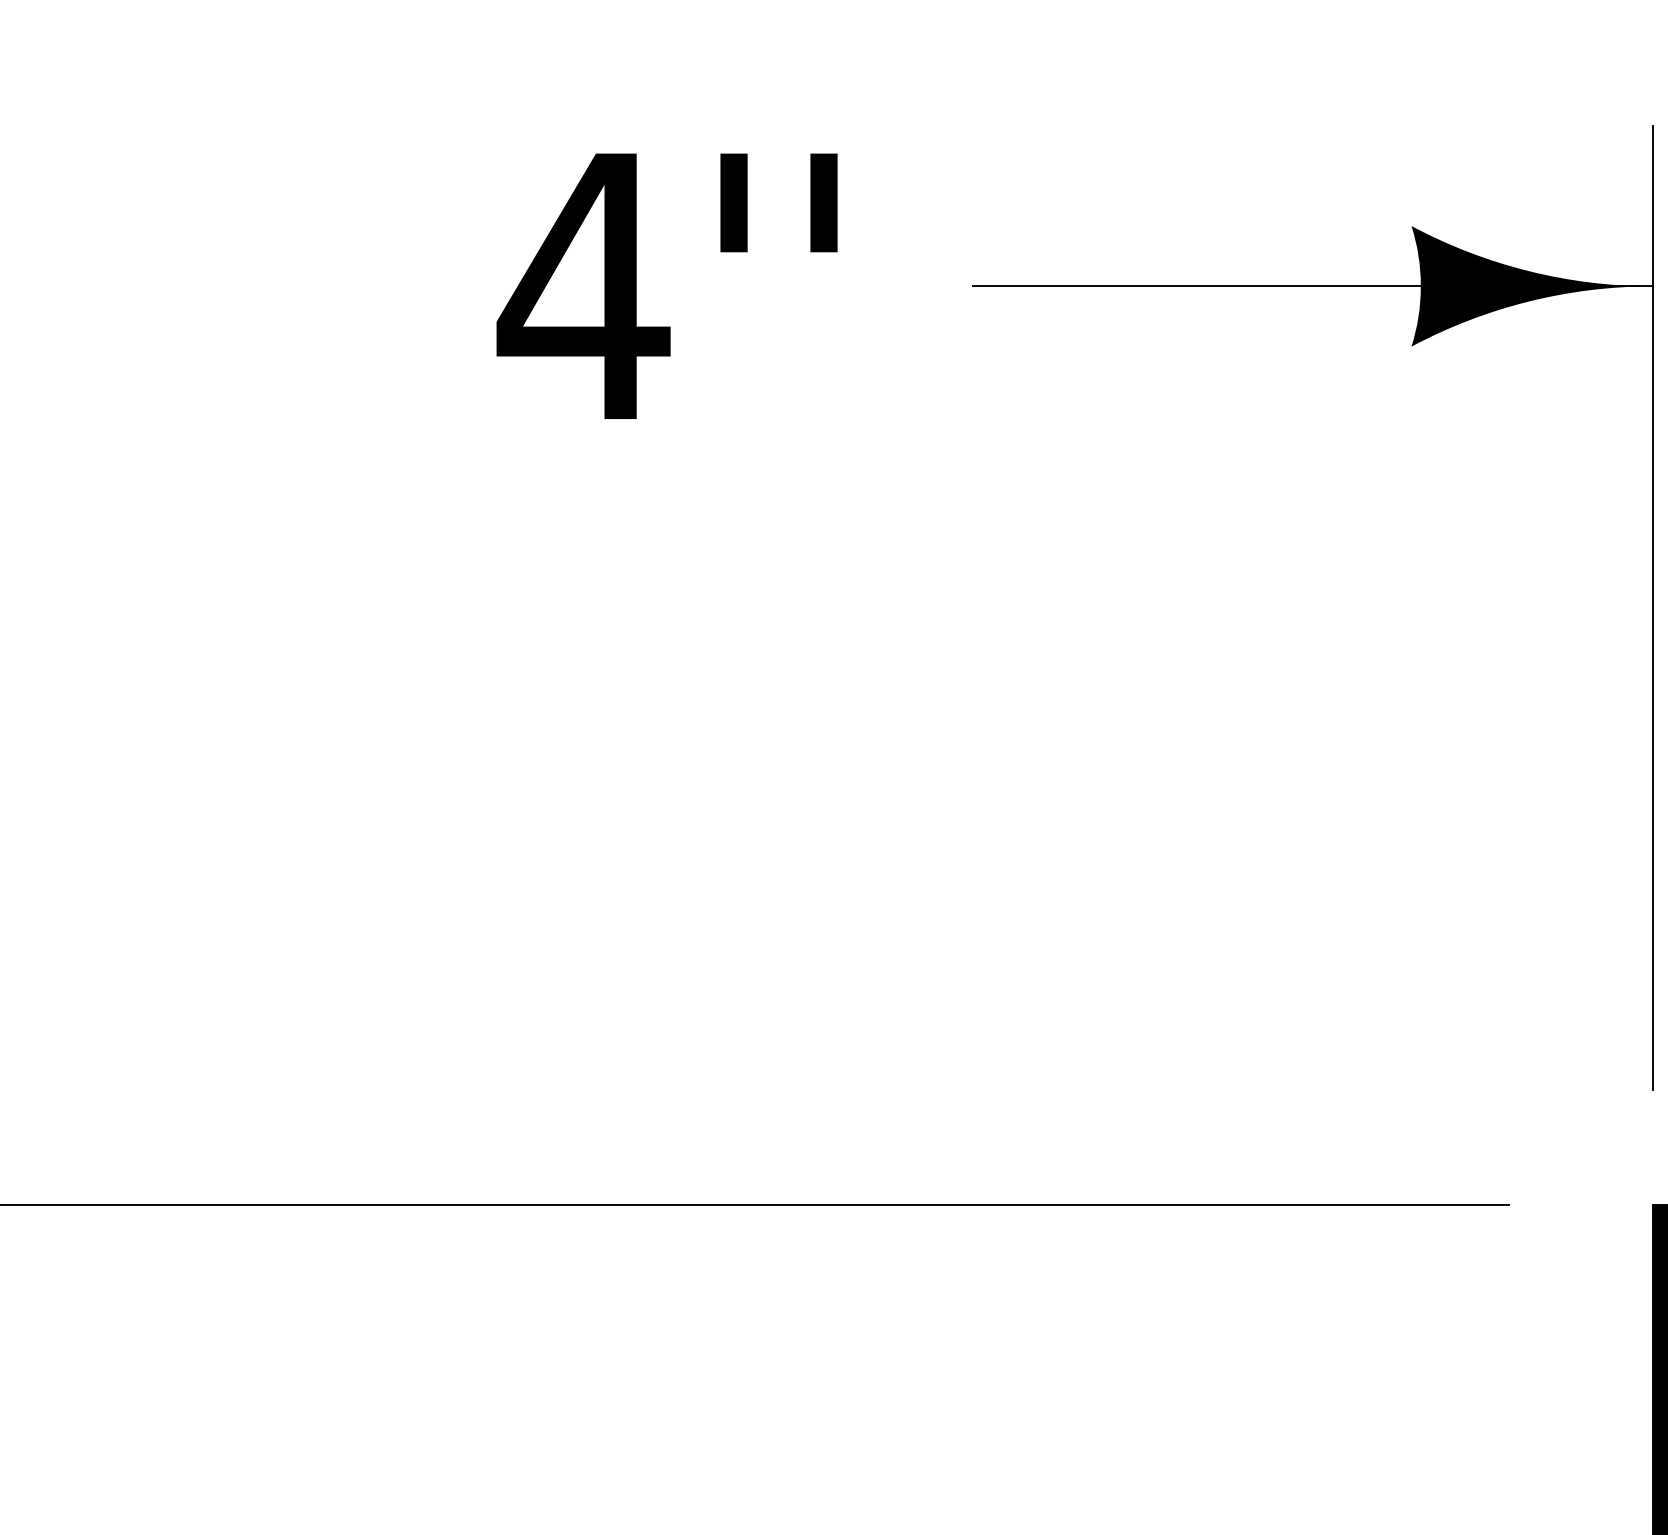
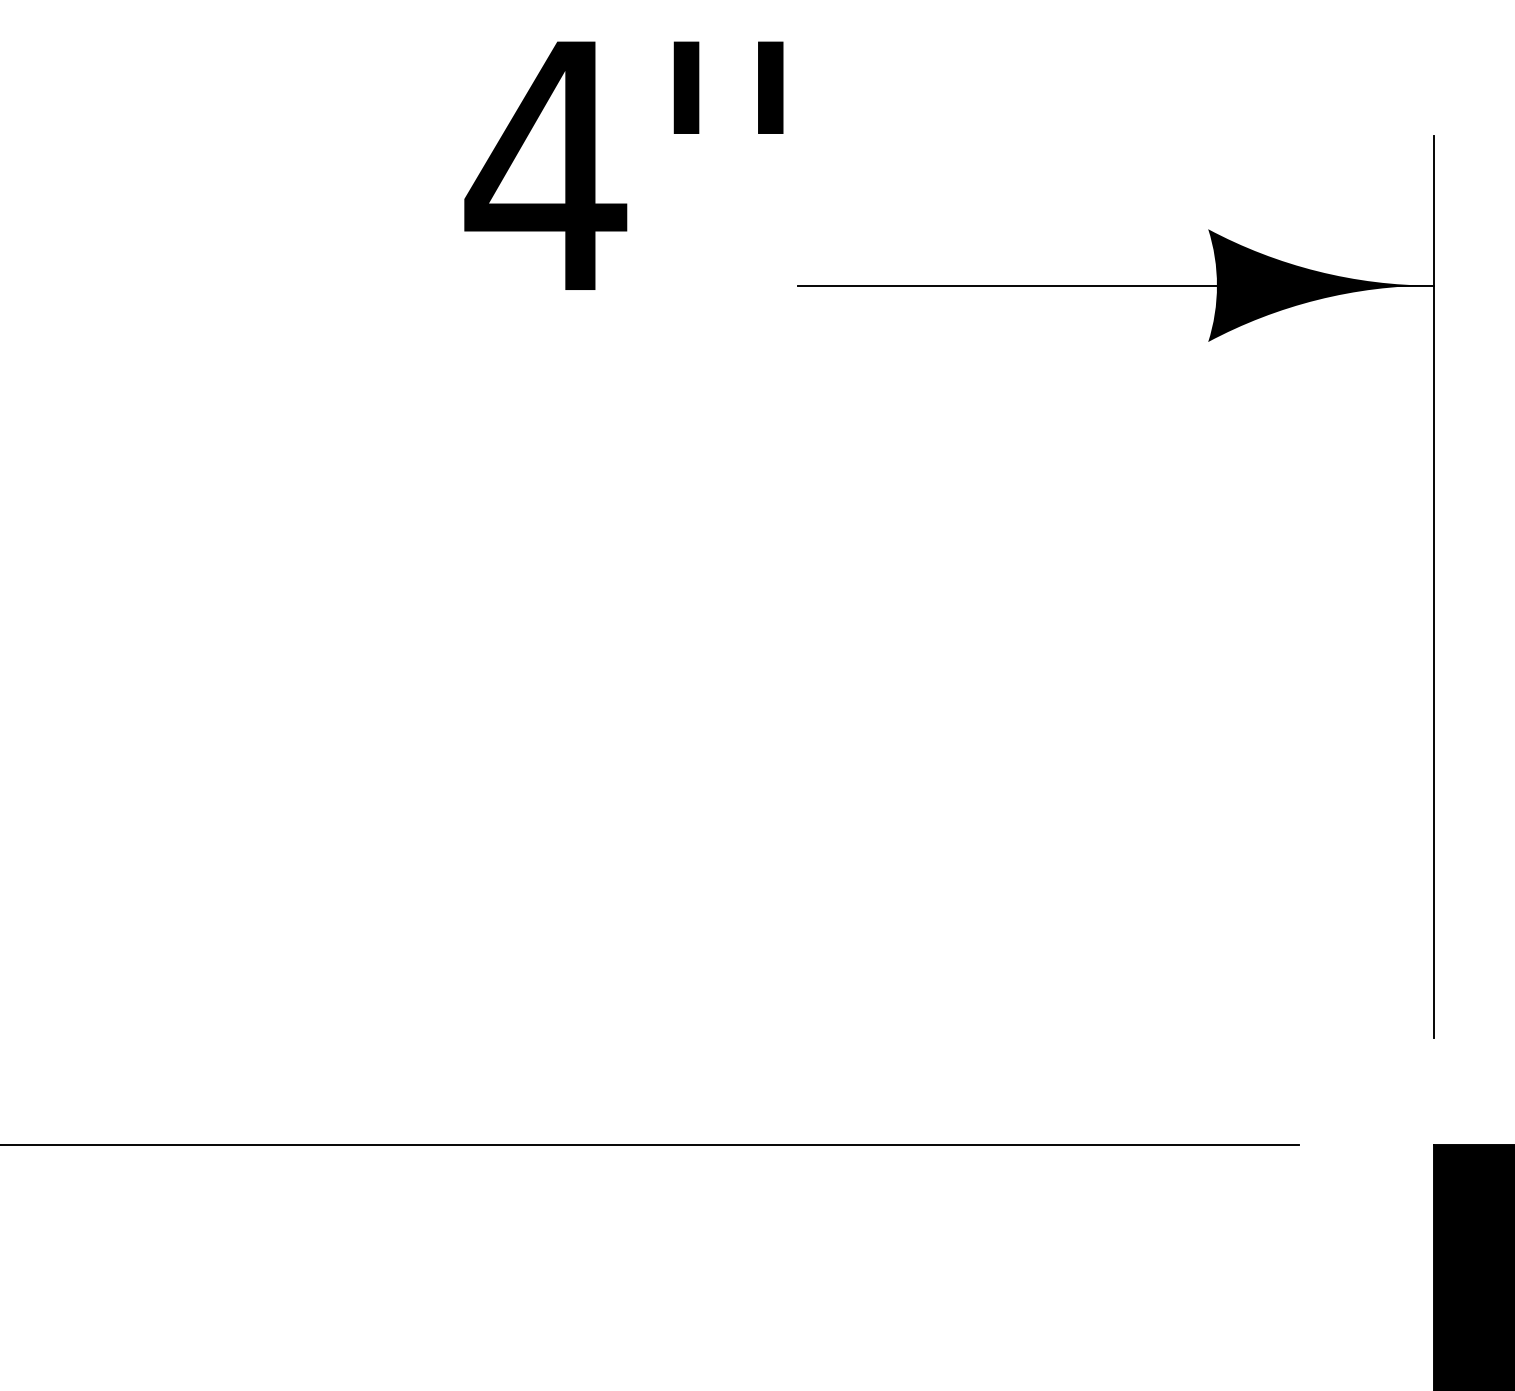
text: (666, 285) -> (623, 165), moved

